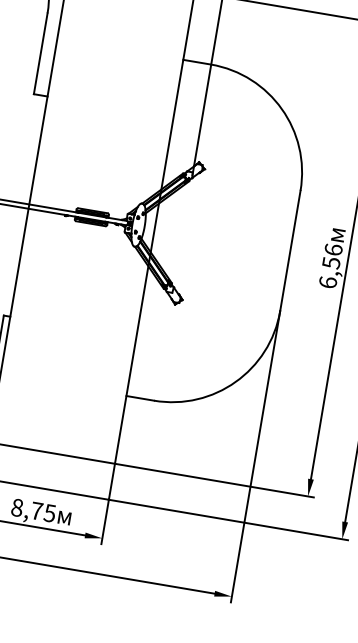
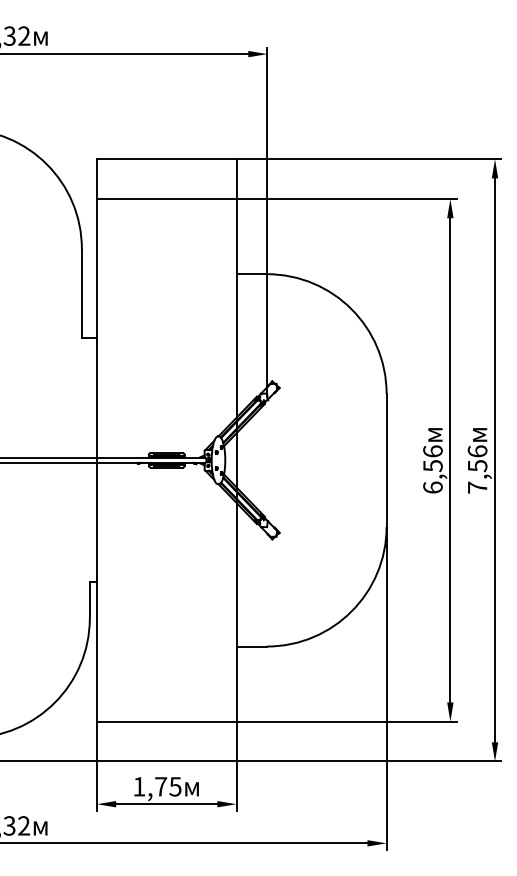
text: (17, 507) -> (139, 786), 8,75 -> 1,75

